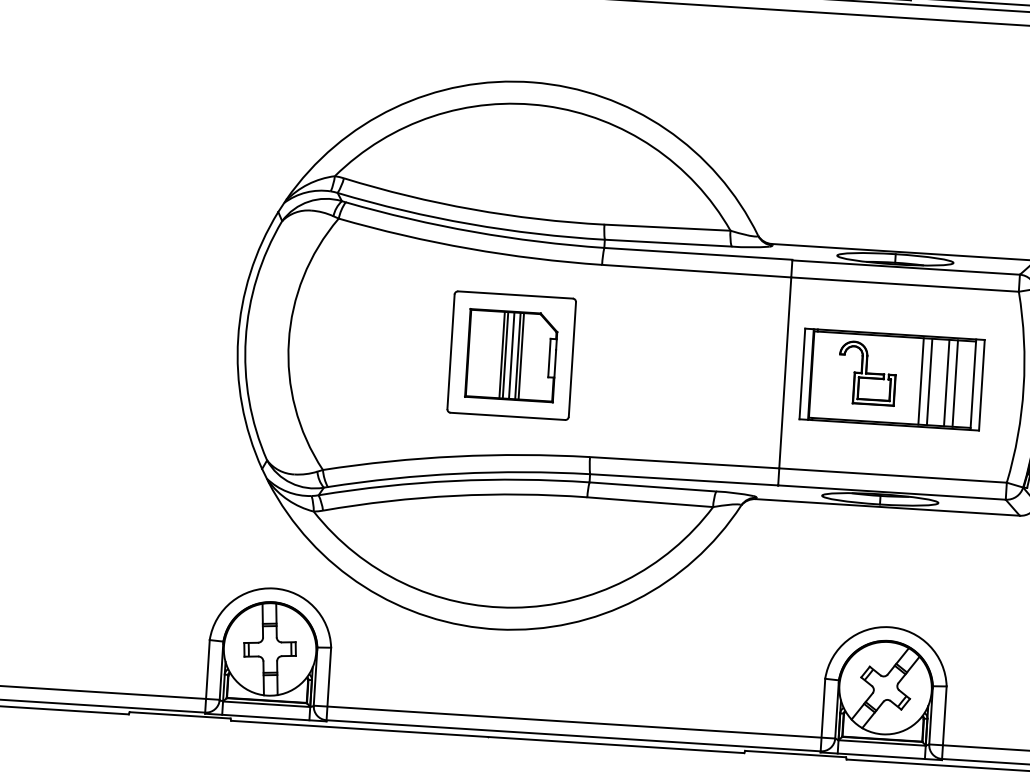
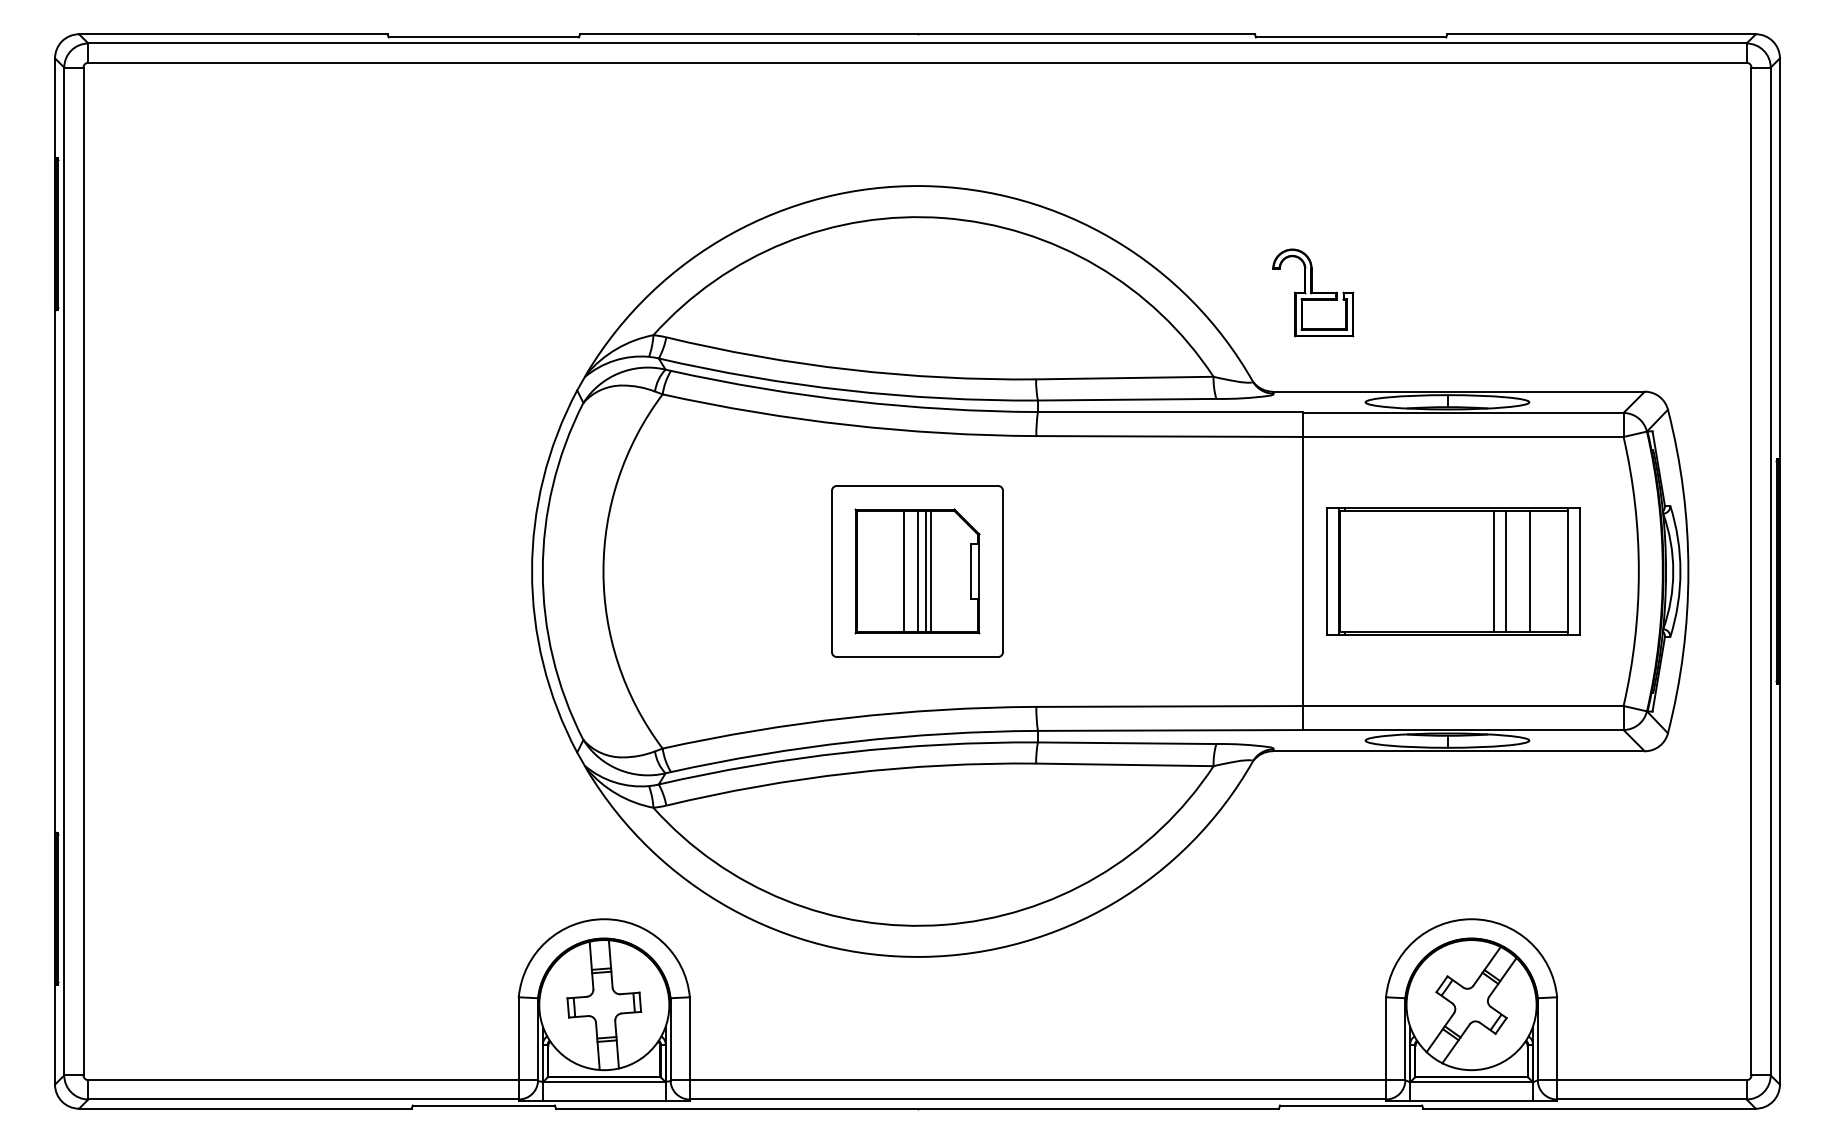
line: (505, 355) -> (908, 571), removed
part: (867, 373) -> (1313, 292), moved
line: (955, 383) -> (1542, 571), removed

